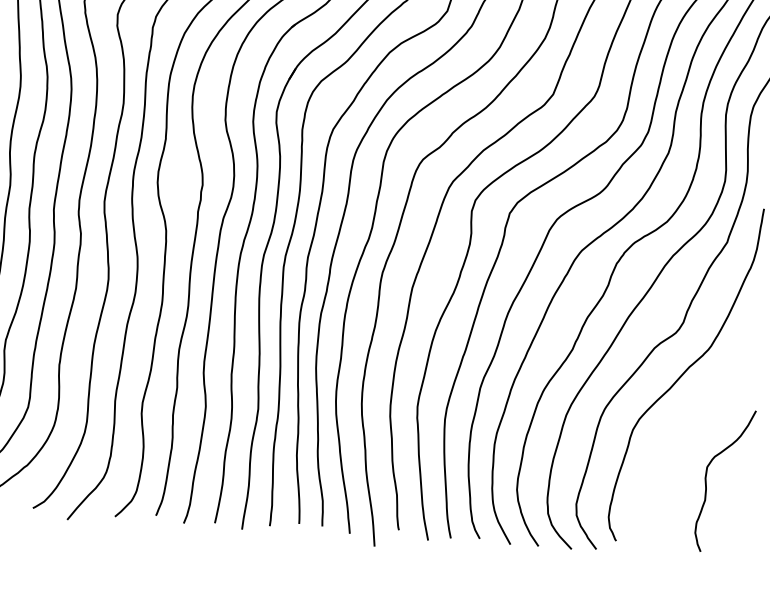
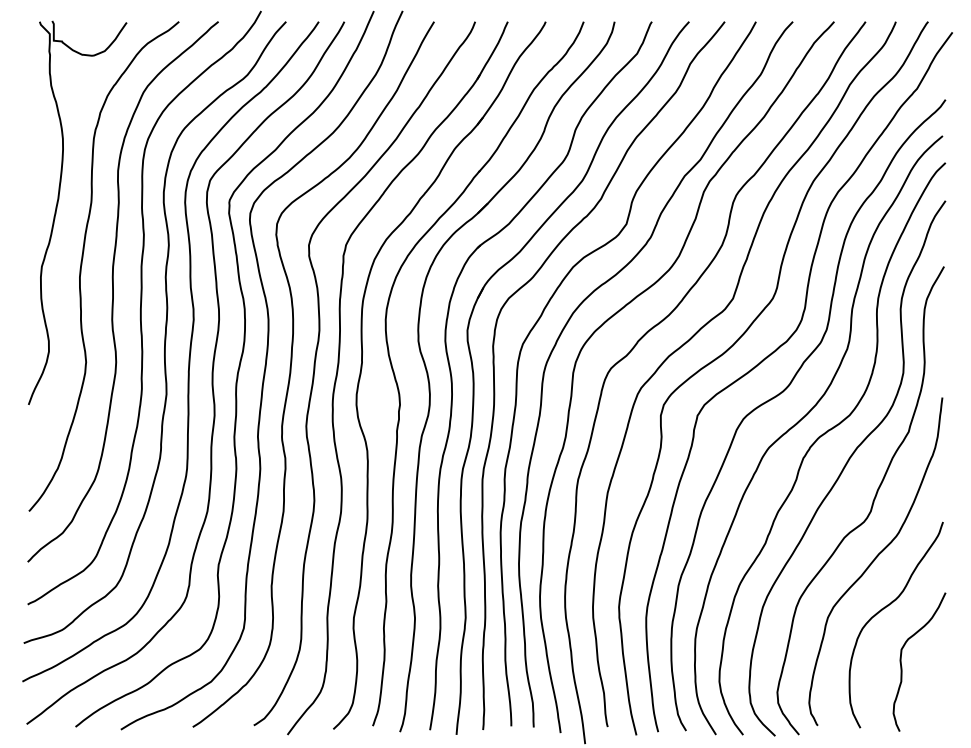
curve: (691, 424) -> (884, 609), added

